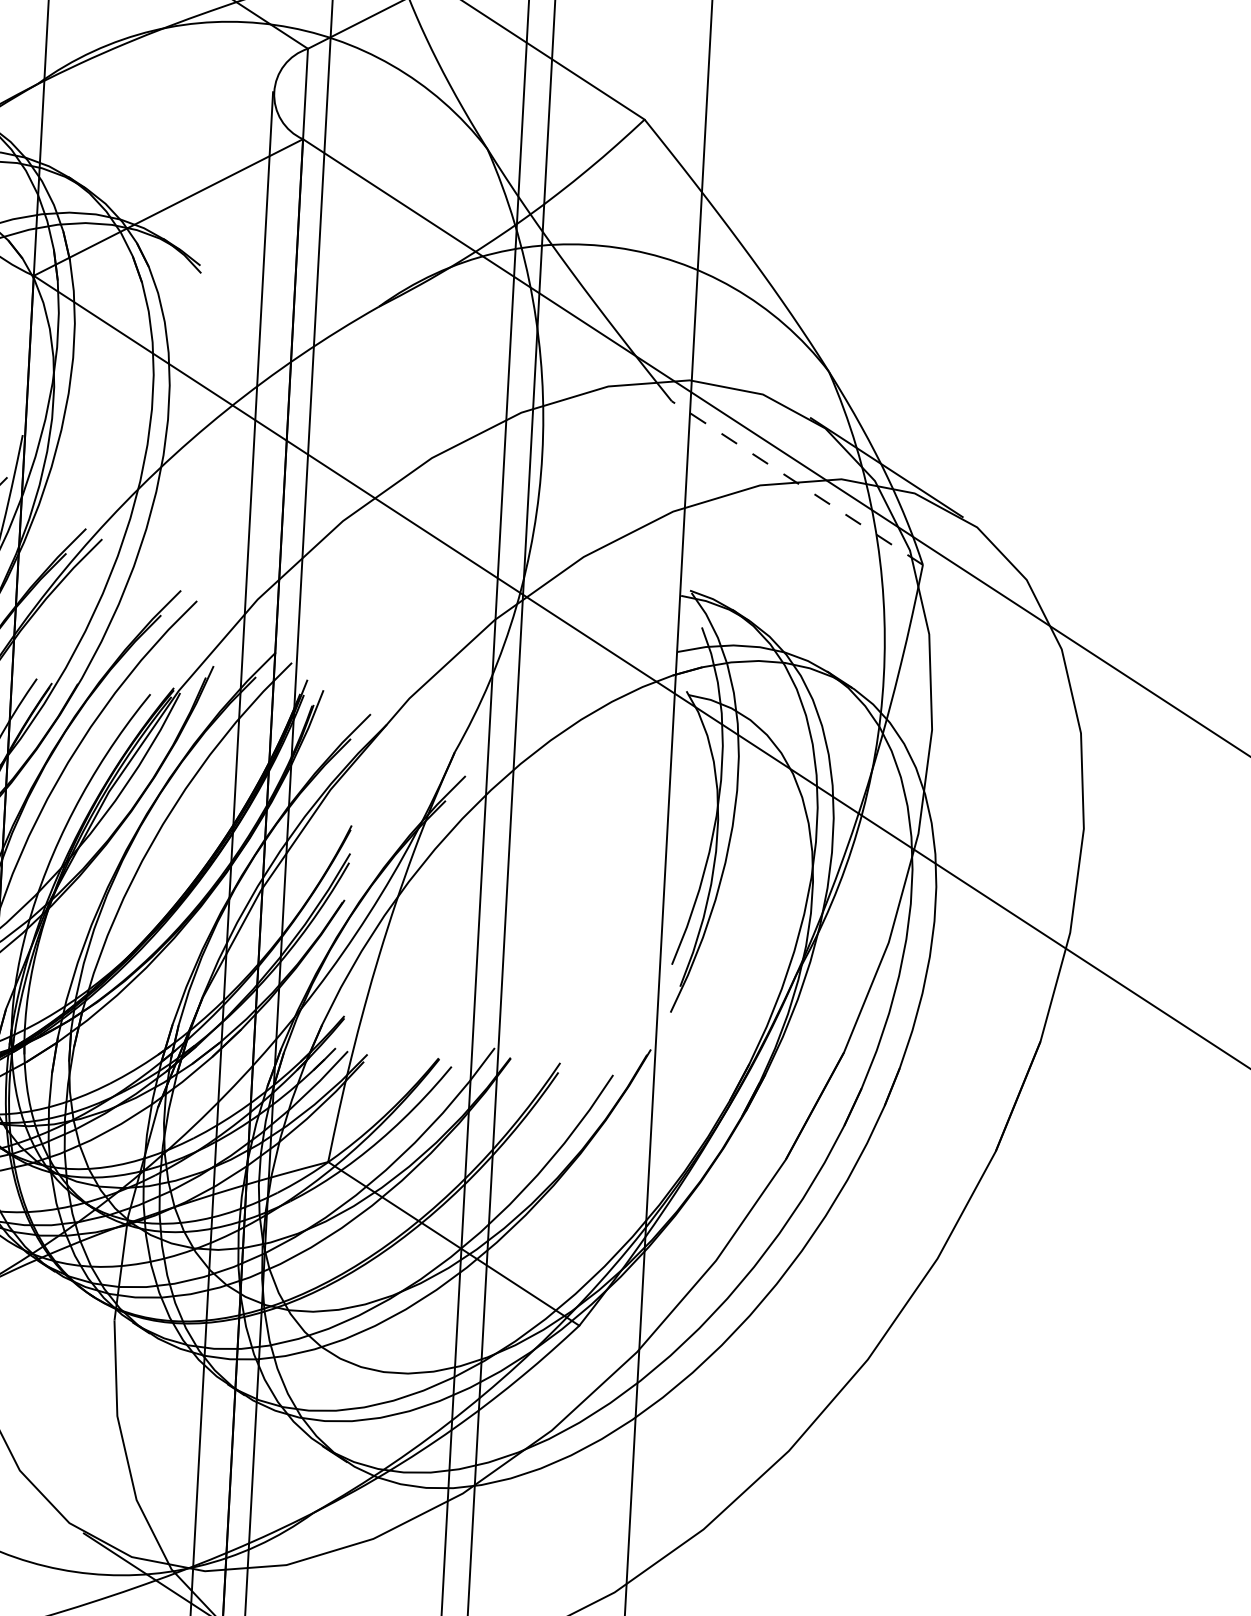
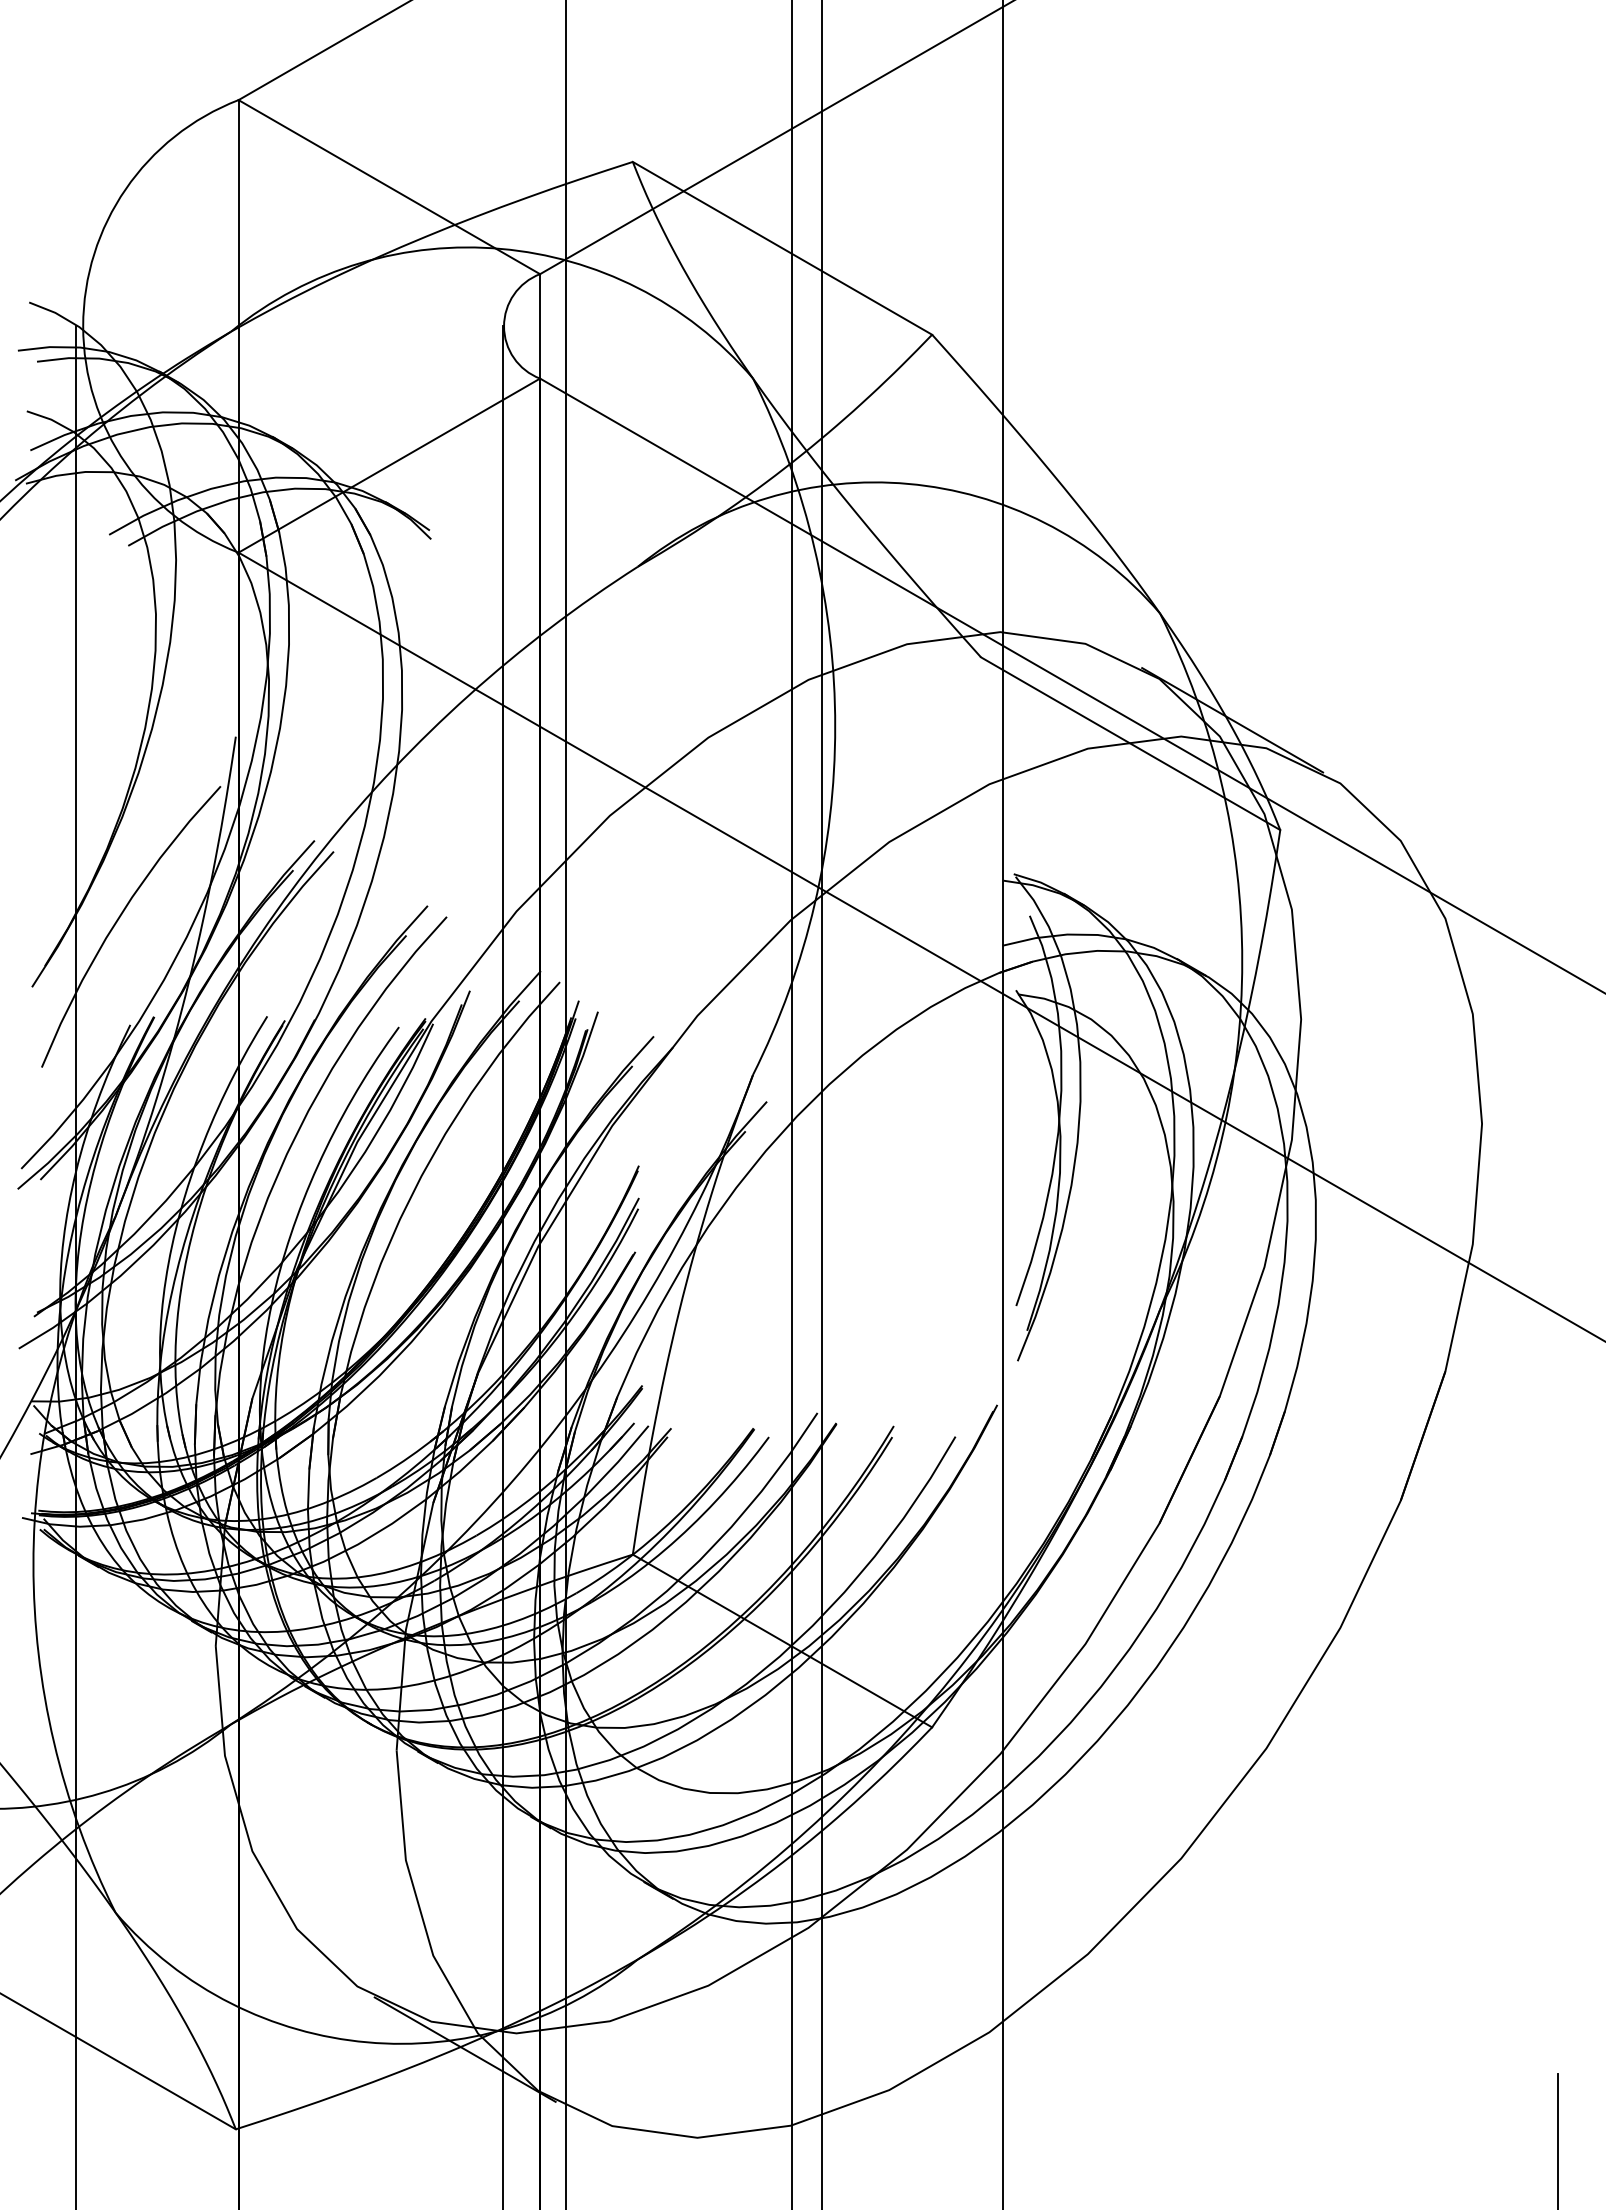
line: (797, 482) -> (1130, 743), dashed -> solid

